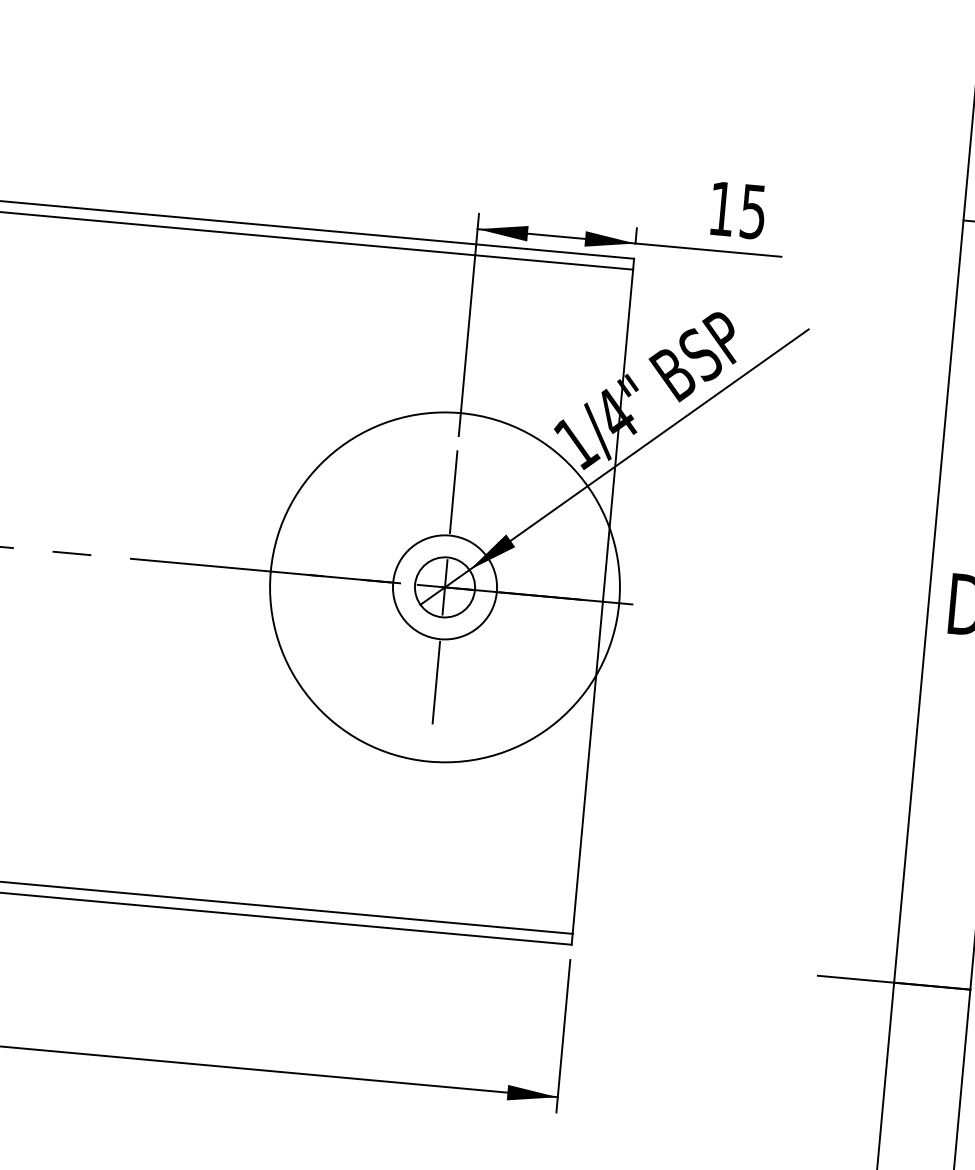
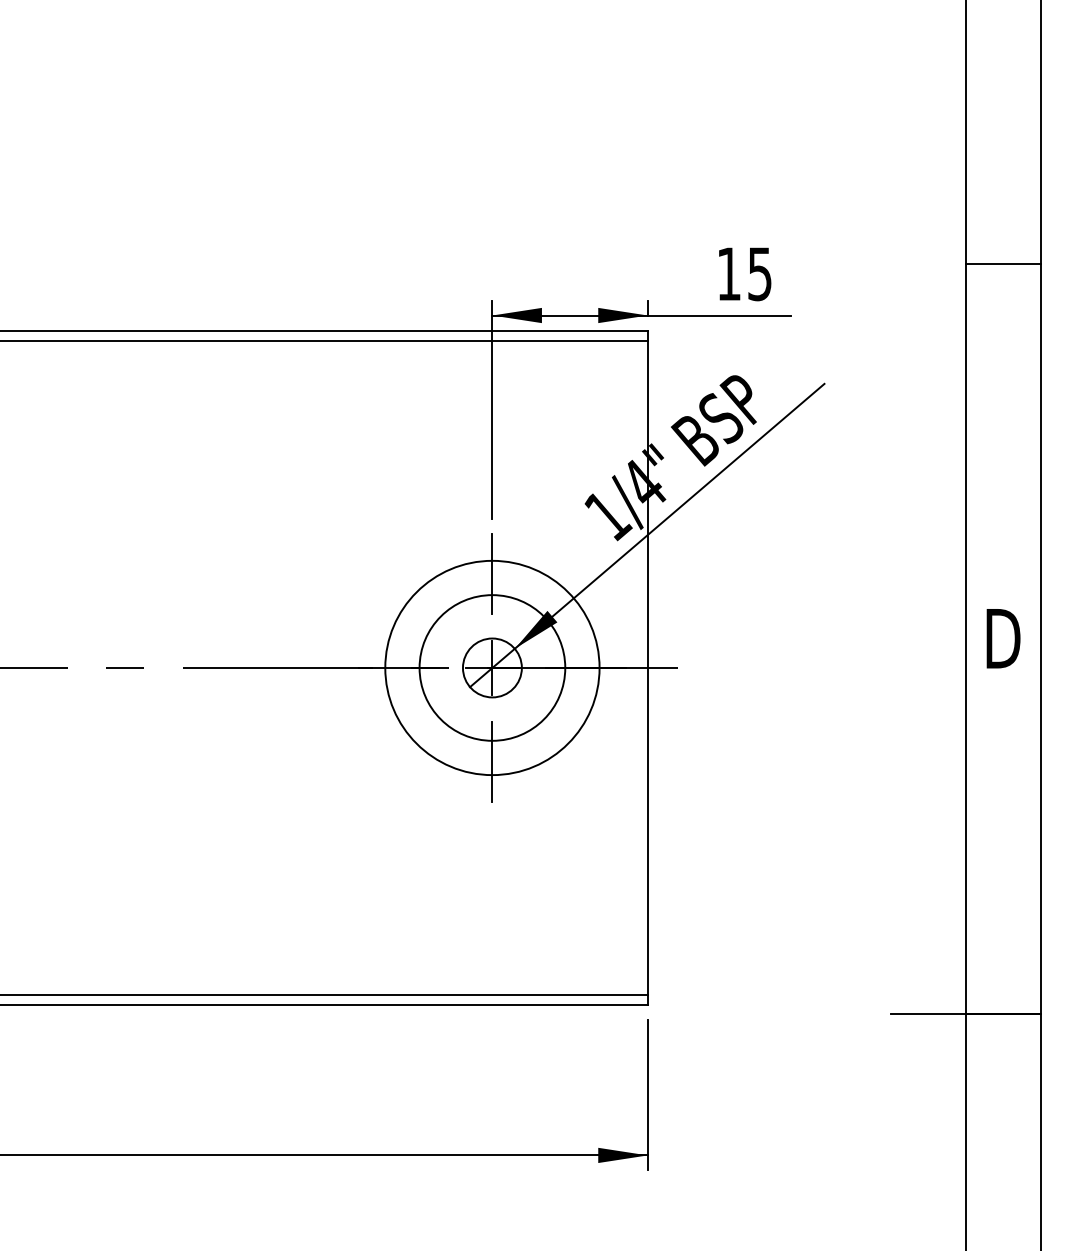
circle: (445, 586) -> (492, 667), size x0.62
circle: (445, 586) -> (492, 667), size x1.43

